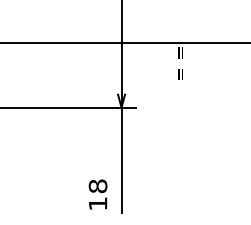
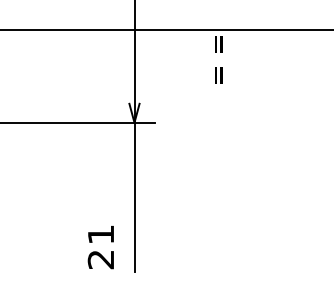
text: (97, 194) -> (100, 246), 18 -> 21

